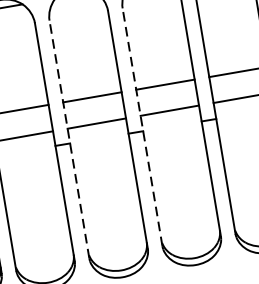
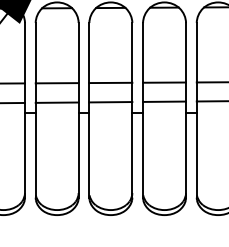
line: (142, 126) -> (143, 109), dashed -> solid
line: (69, 138) -> (89, 109), dashed -> solid

